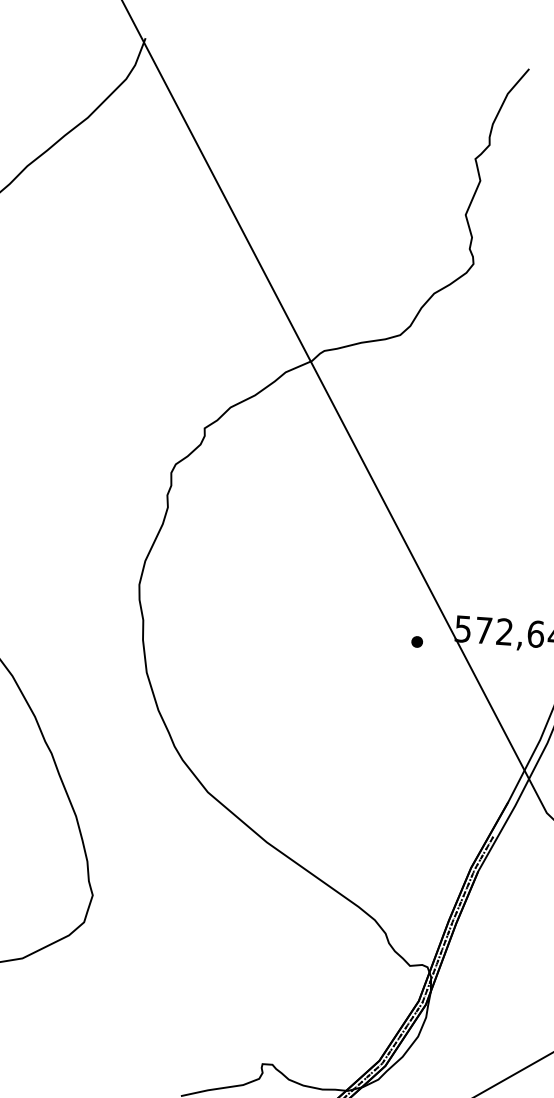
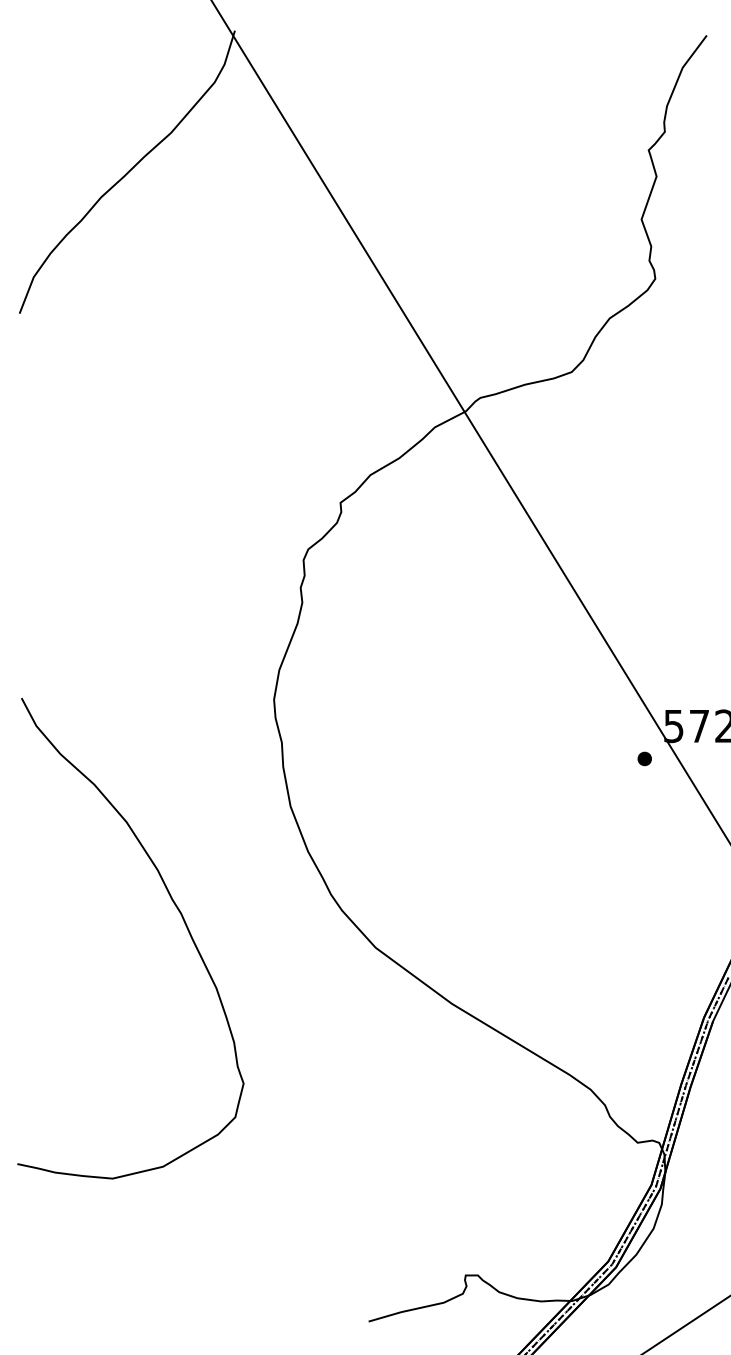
part: (417, 641) -> (644, 758), moved

